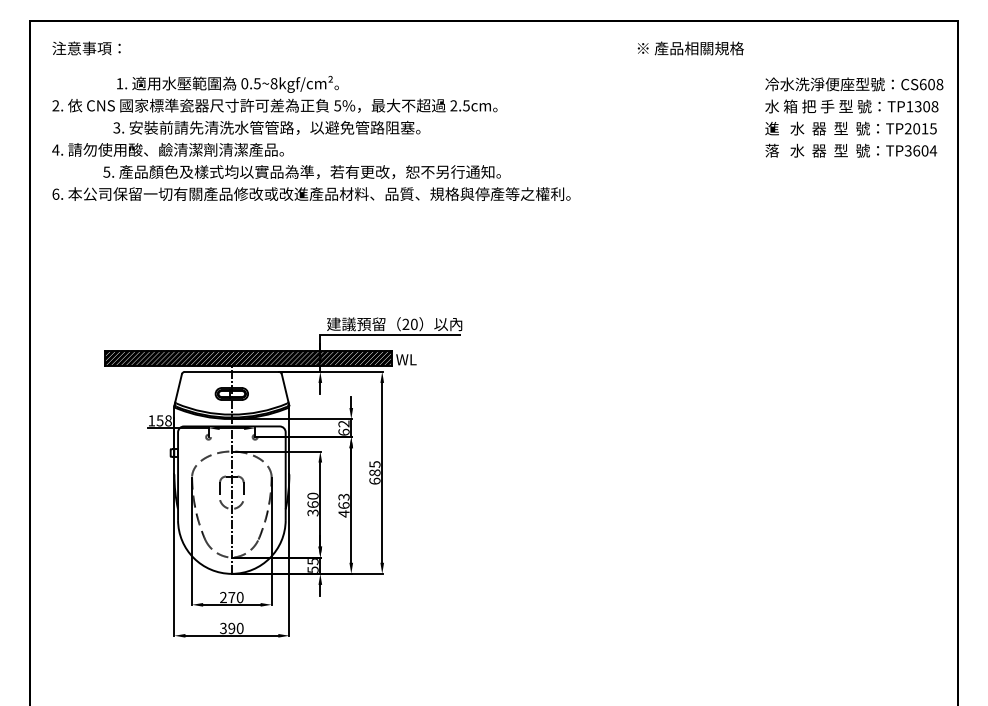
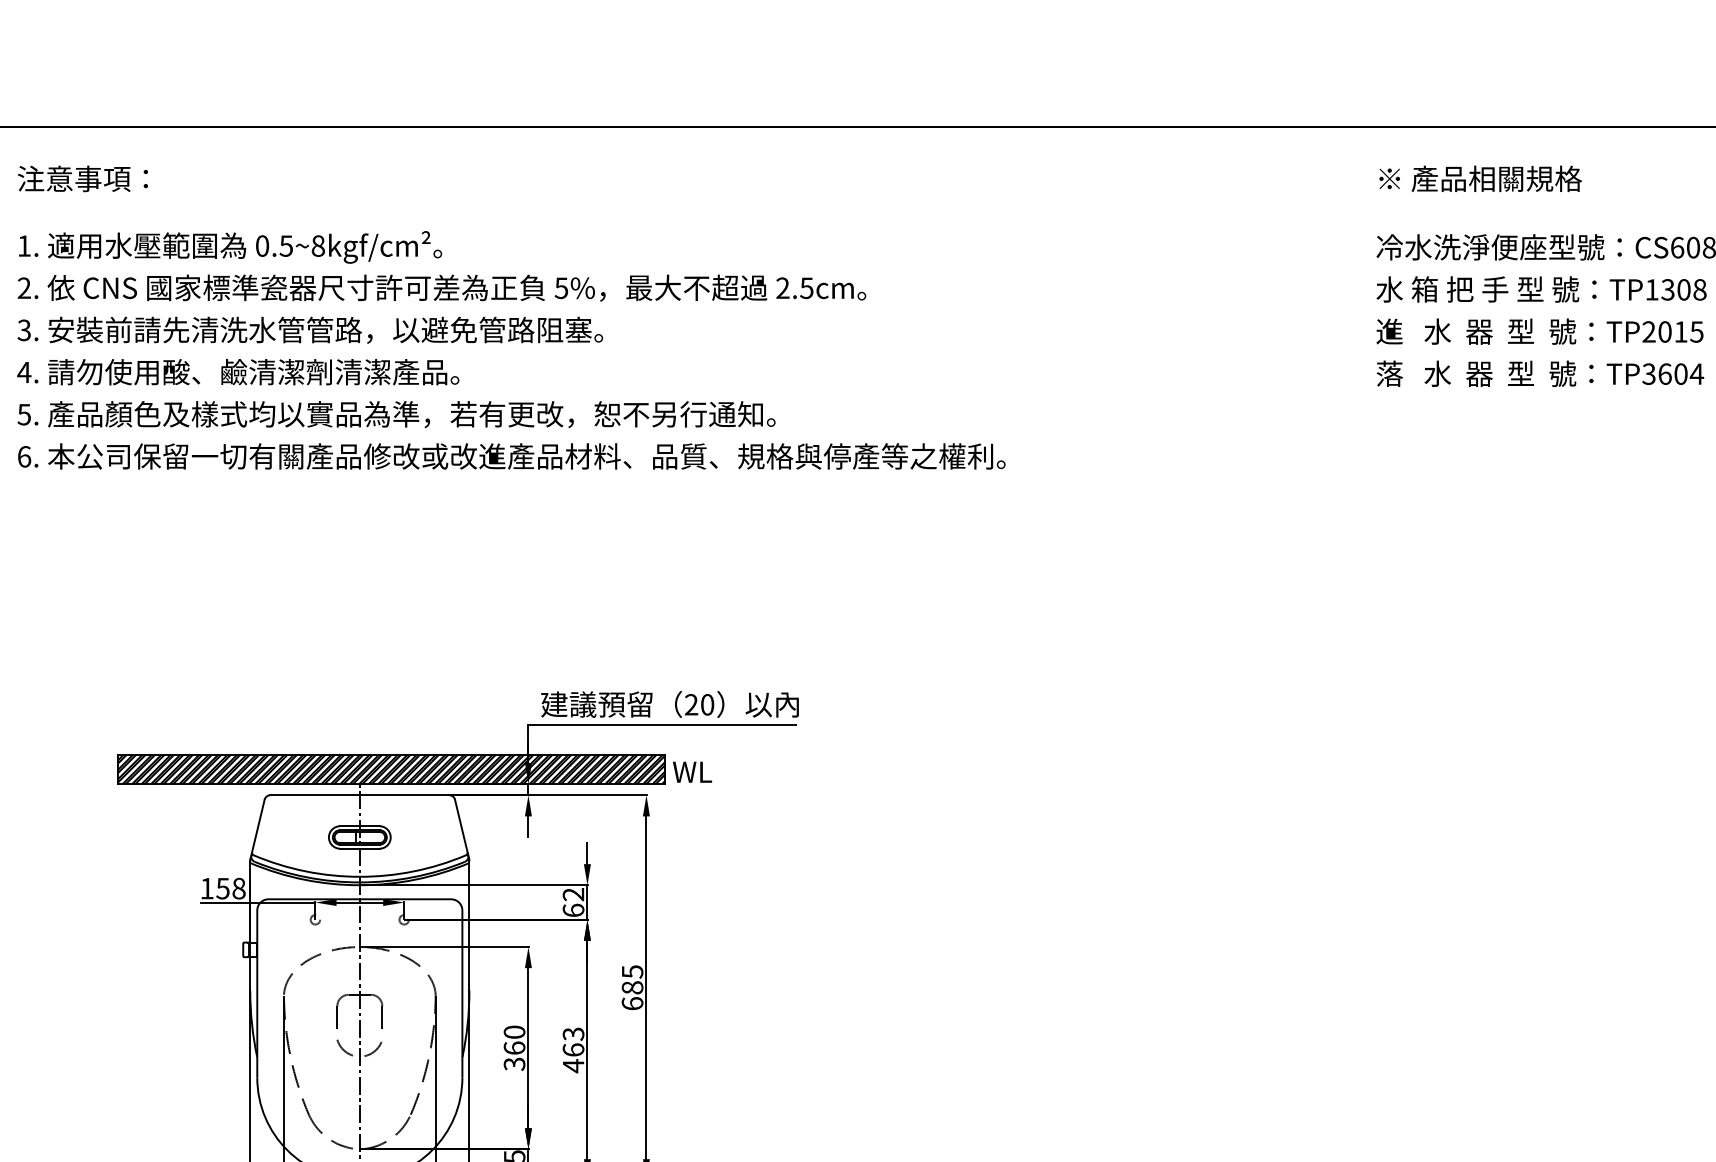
text: (690, 48) -> (1479, 178), moved
text: (227, 83) -> (229, 245), moved
text: (266, 127) -> (309, 329), moved
text: (301, 172) -> (395, 415), moved

